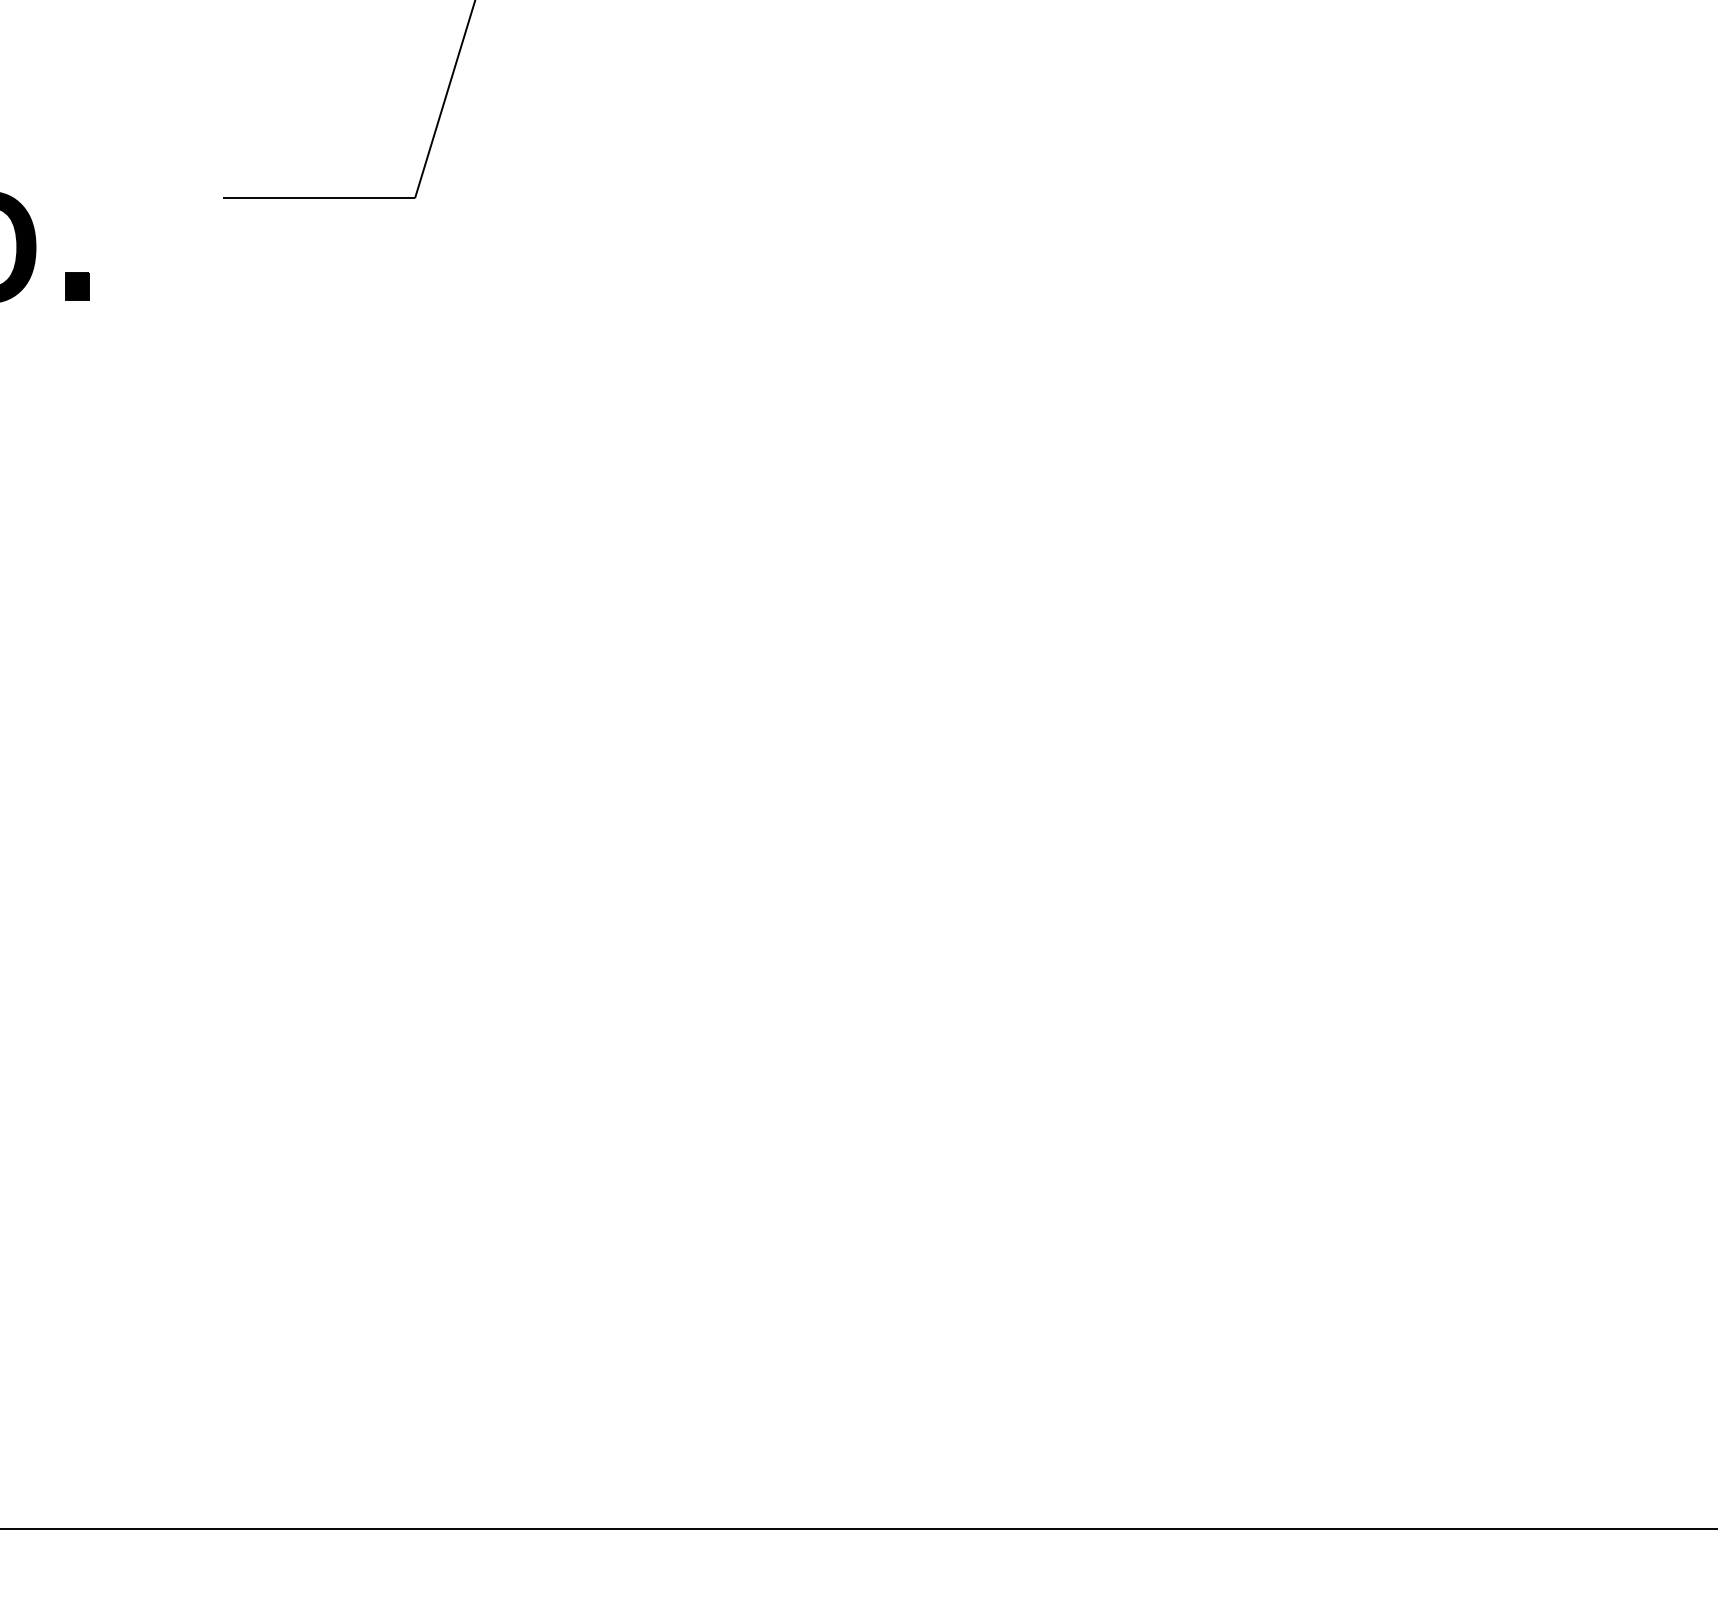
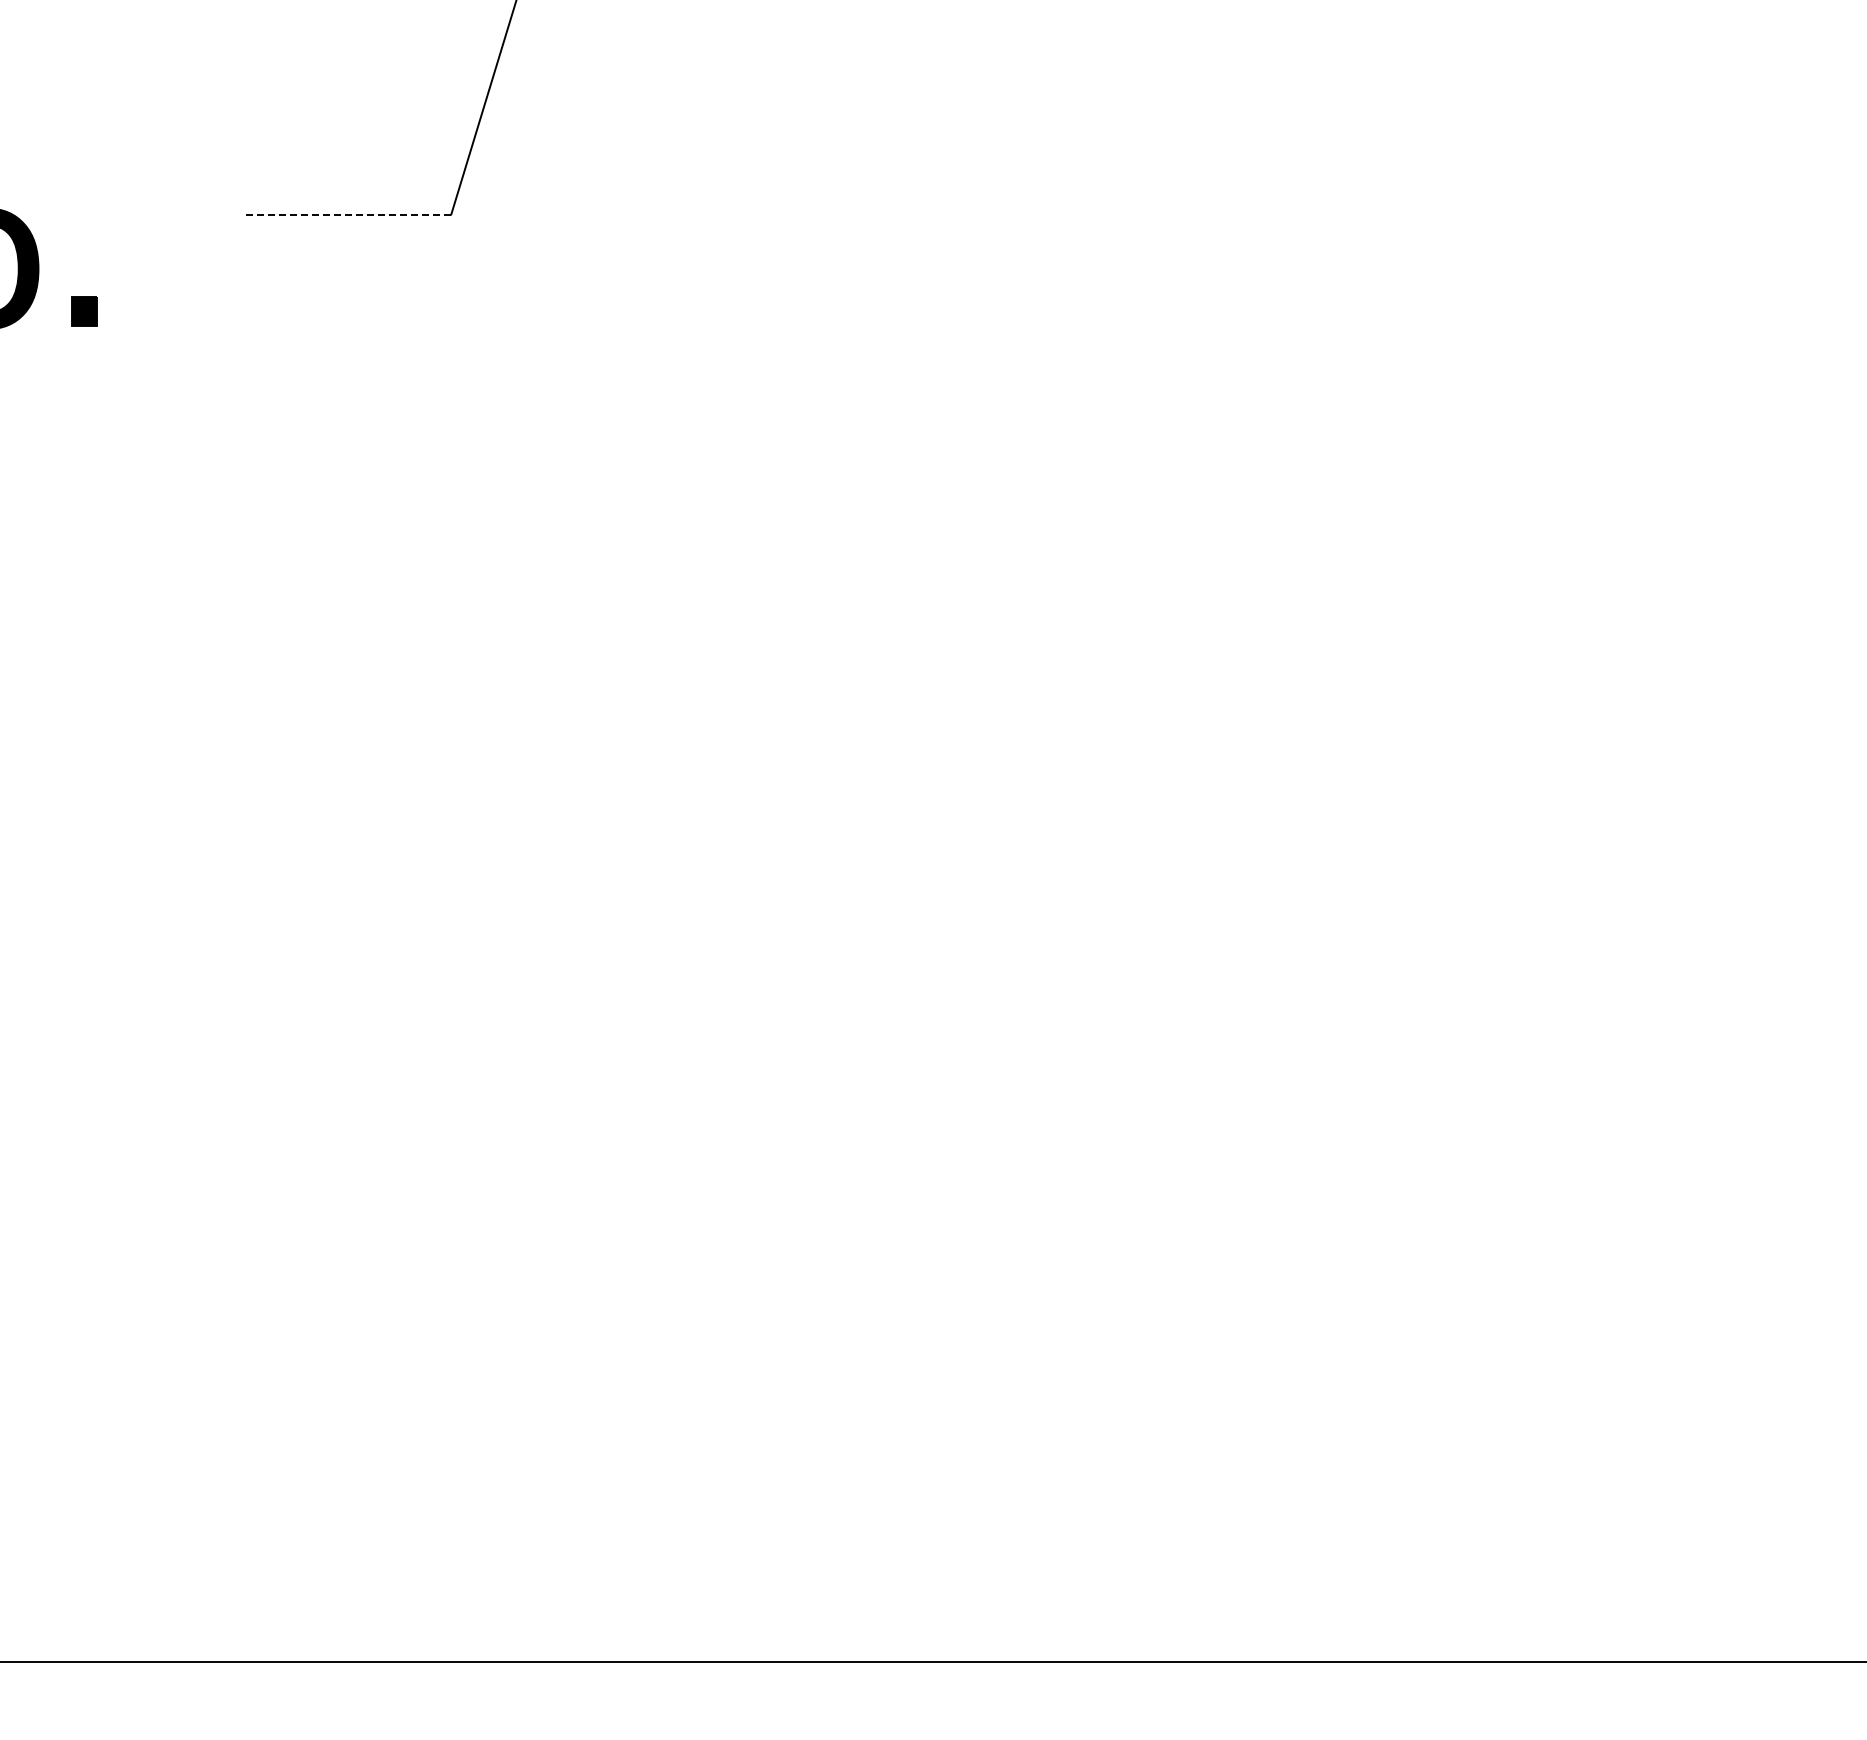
line: (318, 198) -> (346, 215), solid -> dashed

